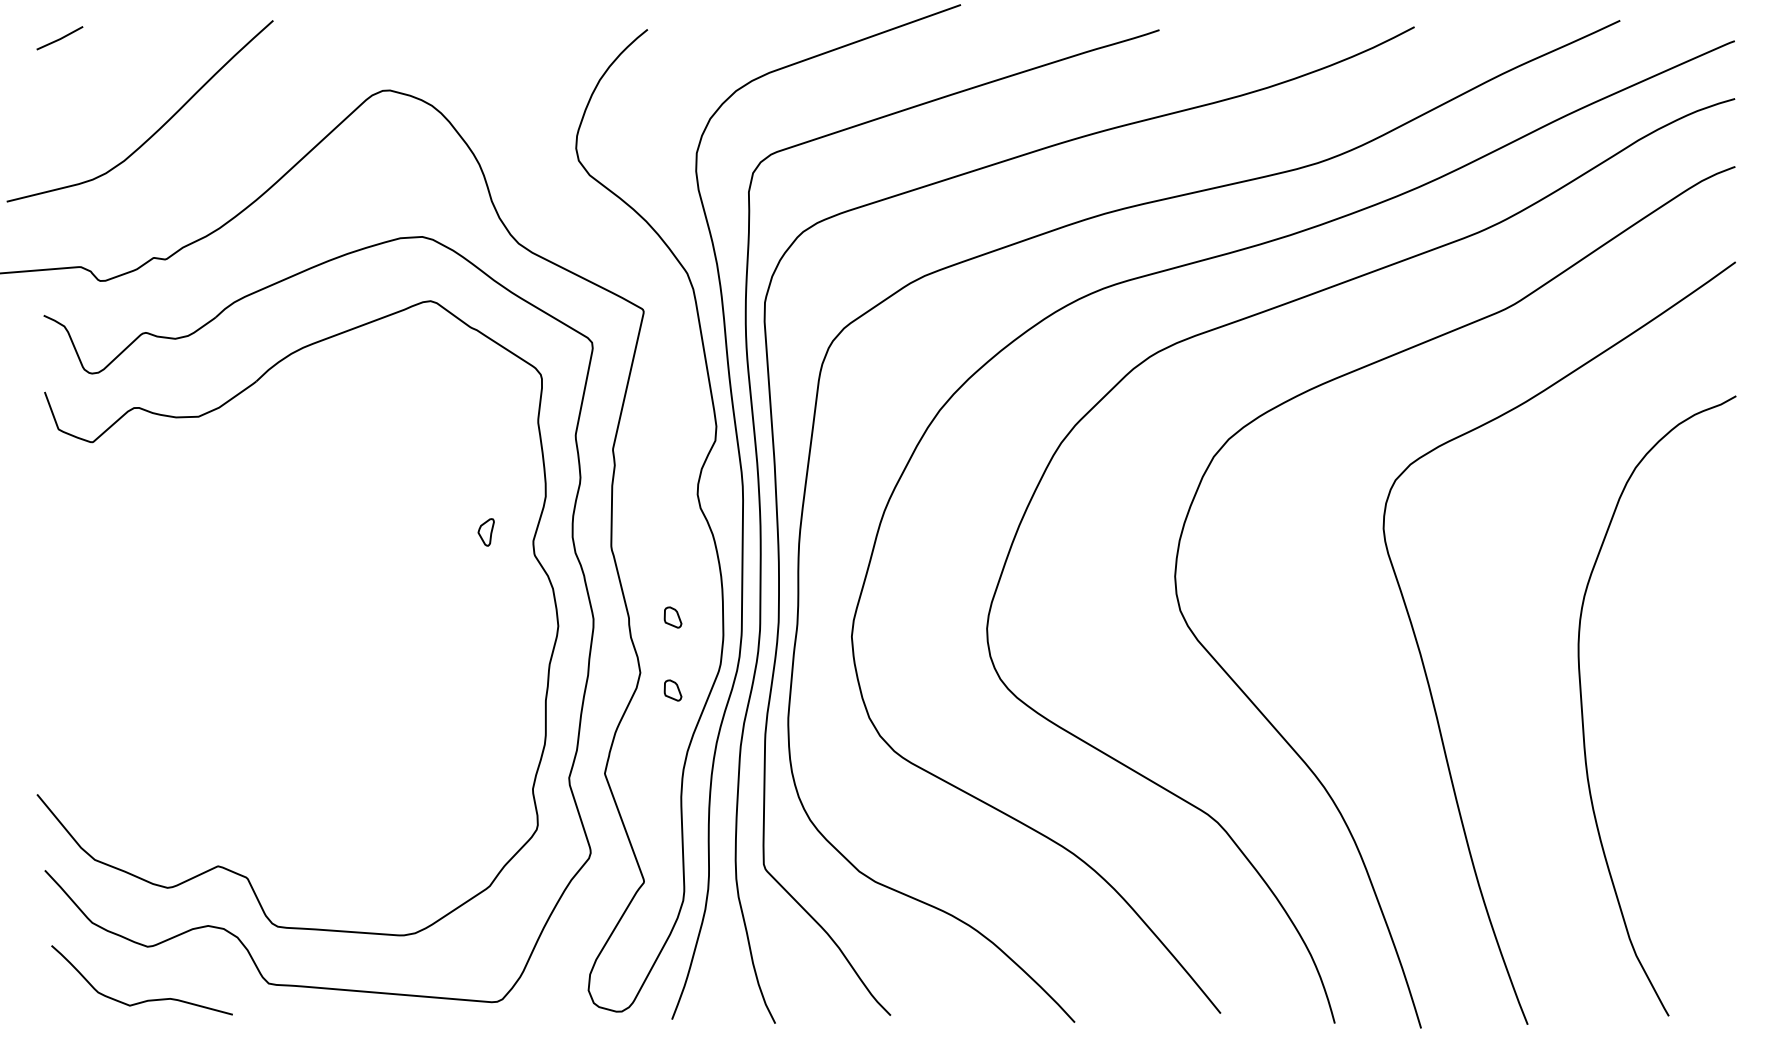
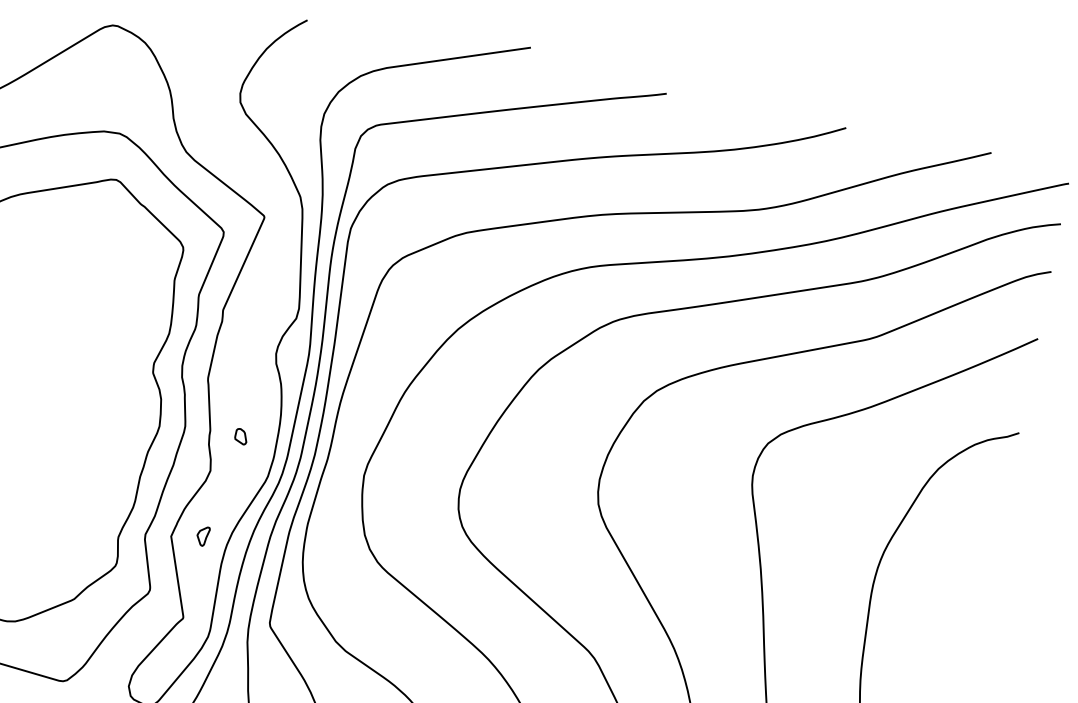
part: (485, 532) -> (202, 536), moved
part: (672, 690) -> (230, 487), removed

